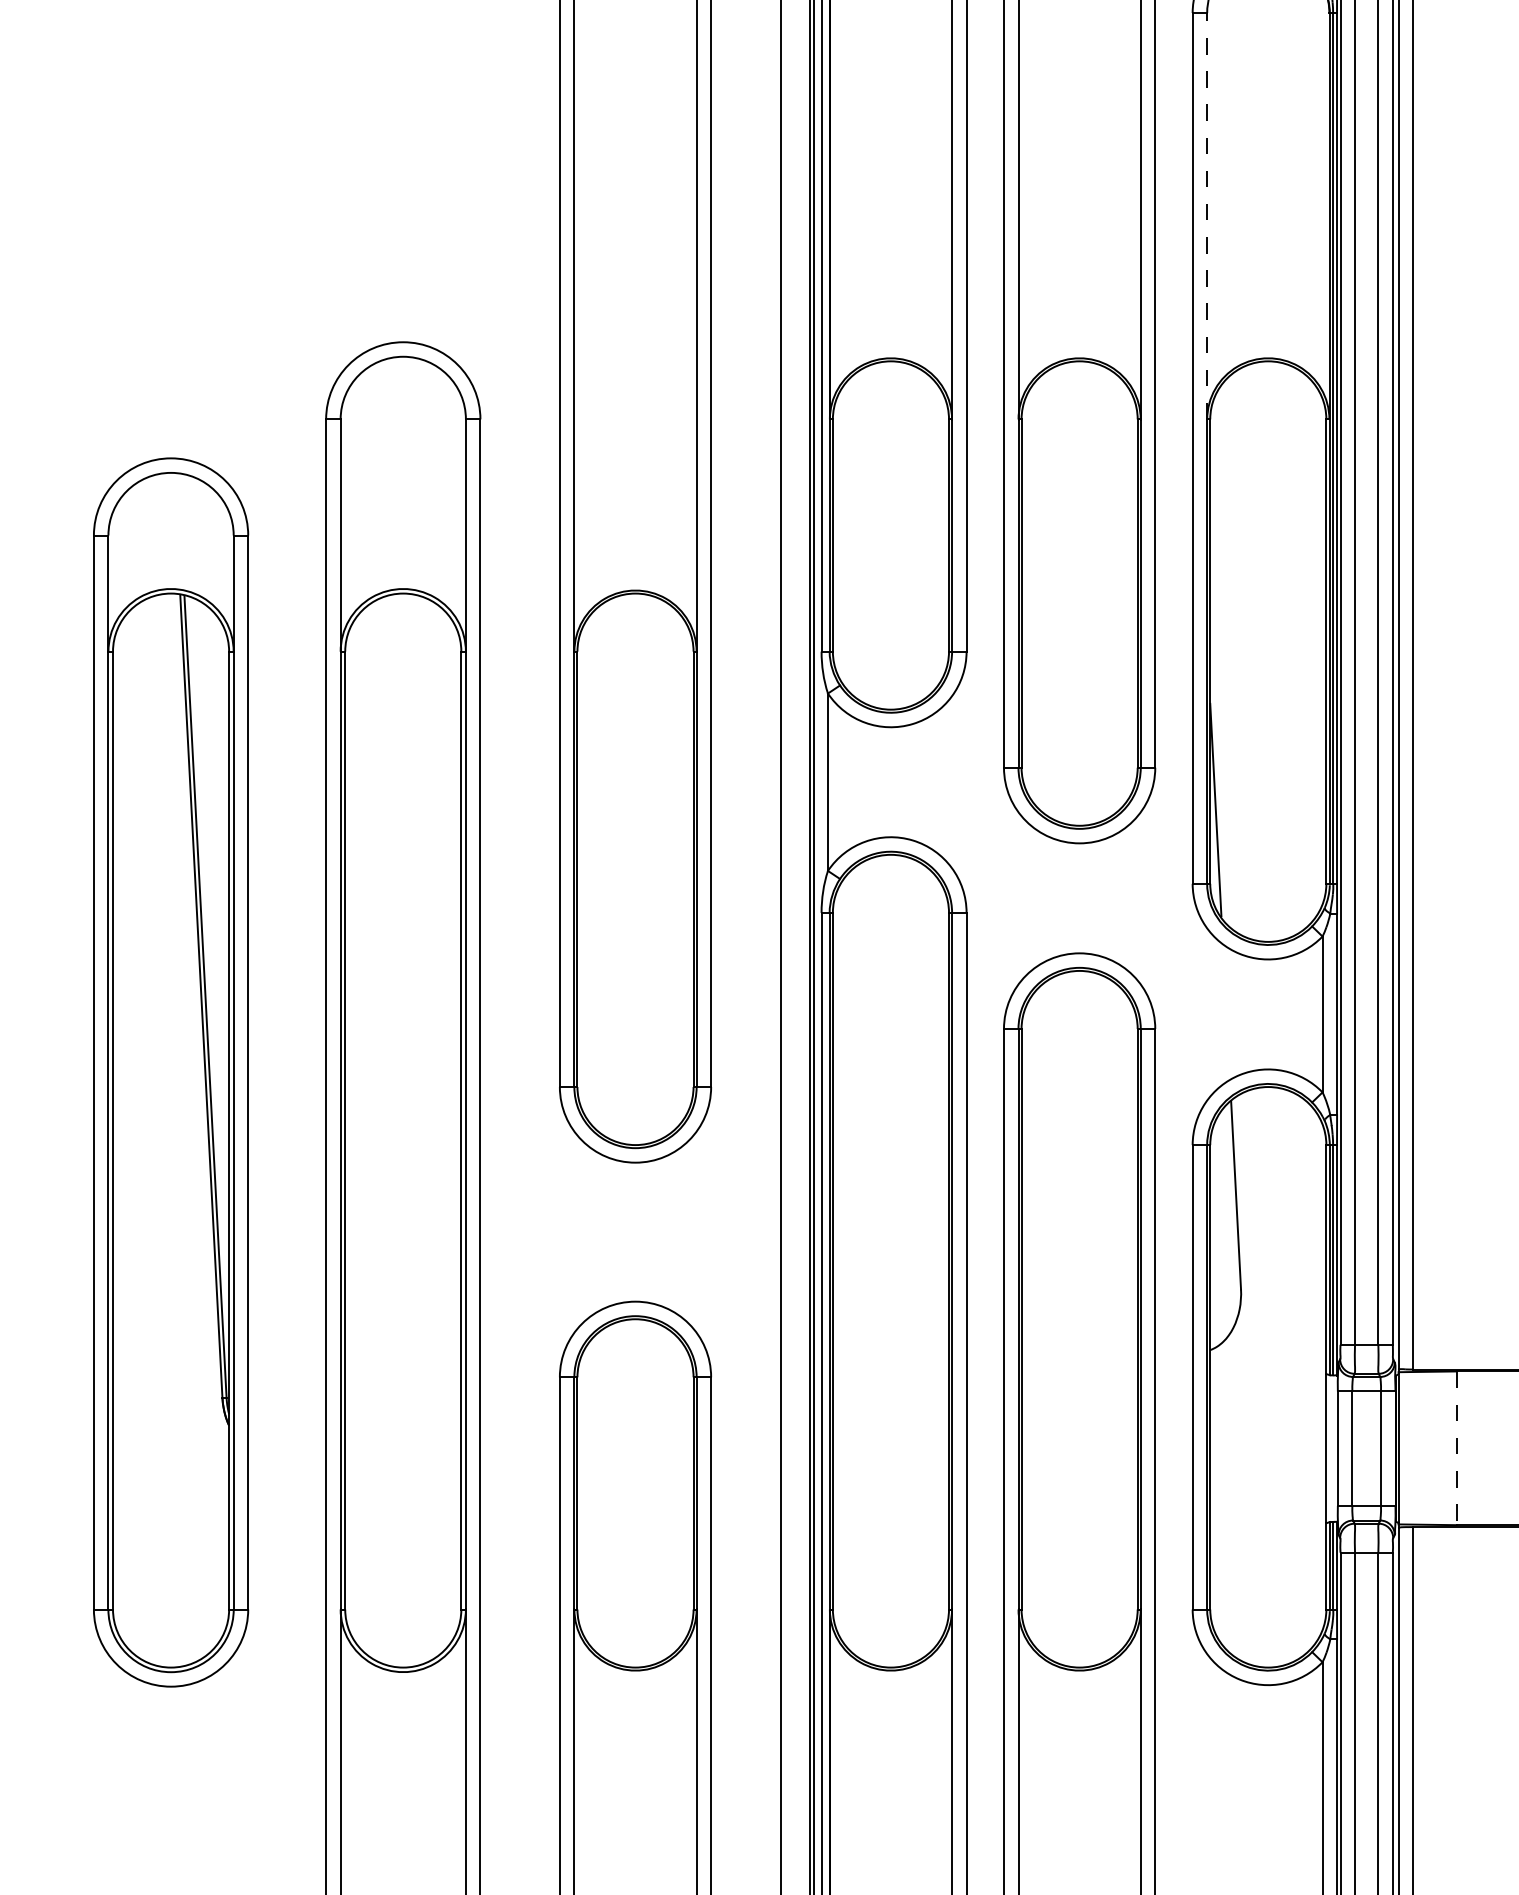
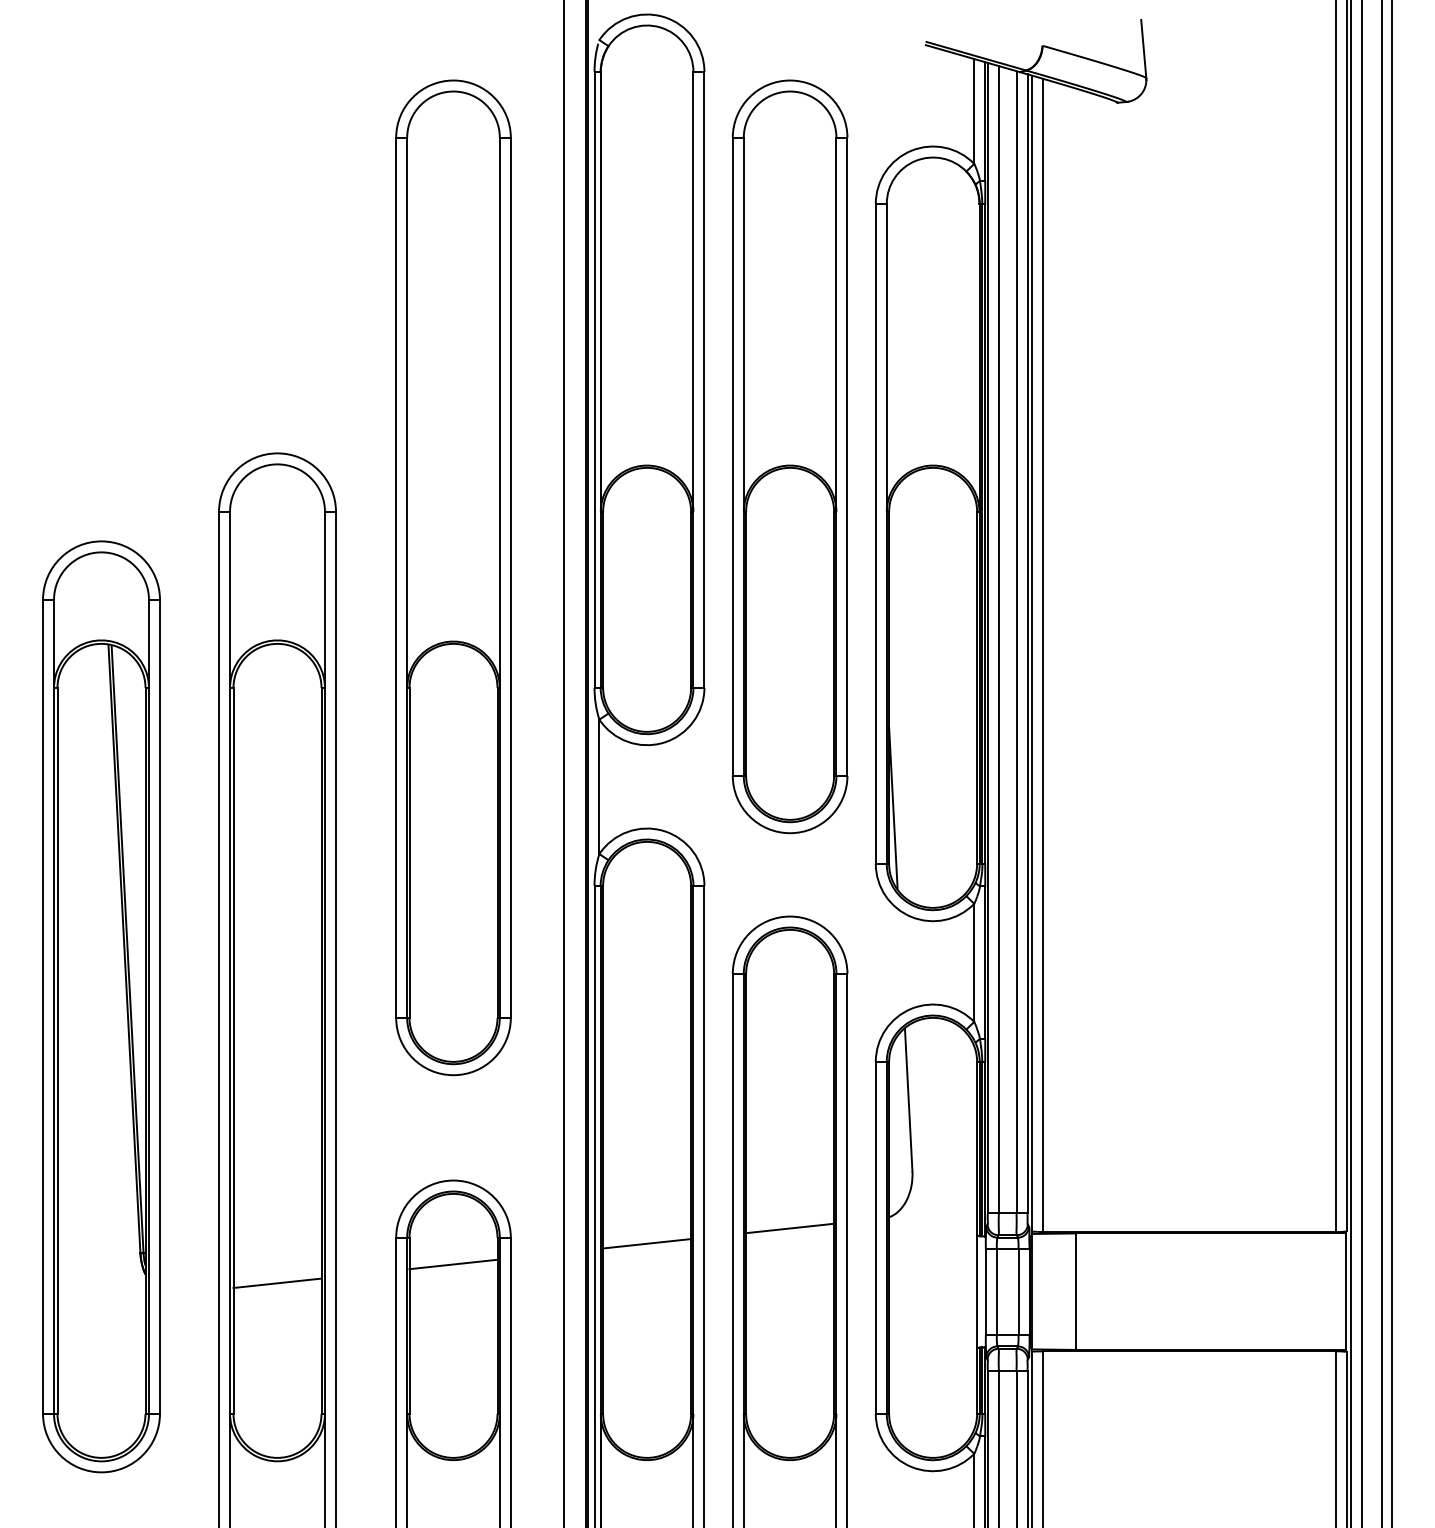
line: (1206, 215) -> (886, 357), dashed -> solid
line: (1080, 1364) -> (790, 1228), added
line: (891, 1384) -> (647, 1243), added
line: (635, 1412) -> (453, 1264), added
line: (403, 1437) -> (277, 1283), added
line: (1456, 1449) -> (1075, 1292), dashed -> solid

